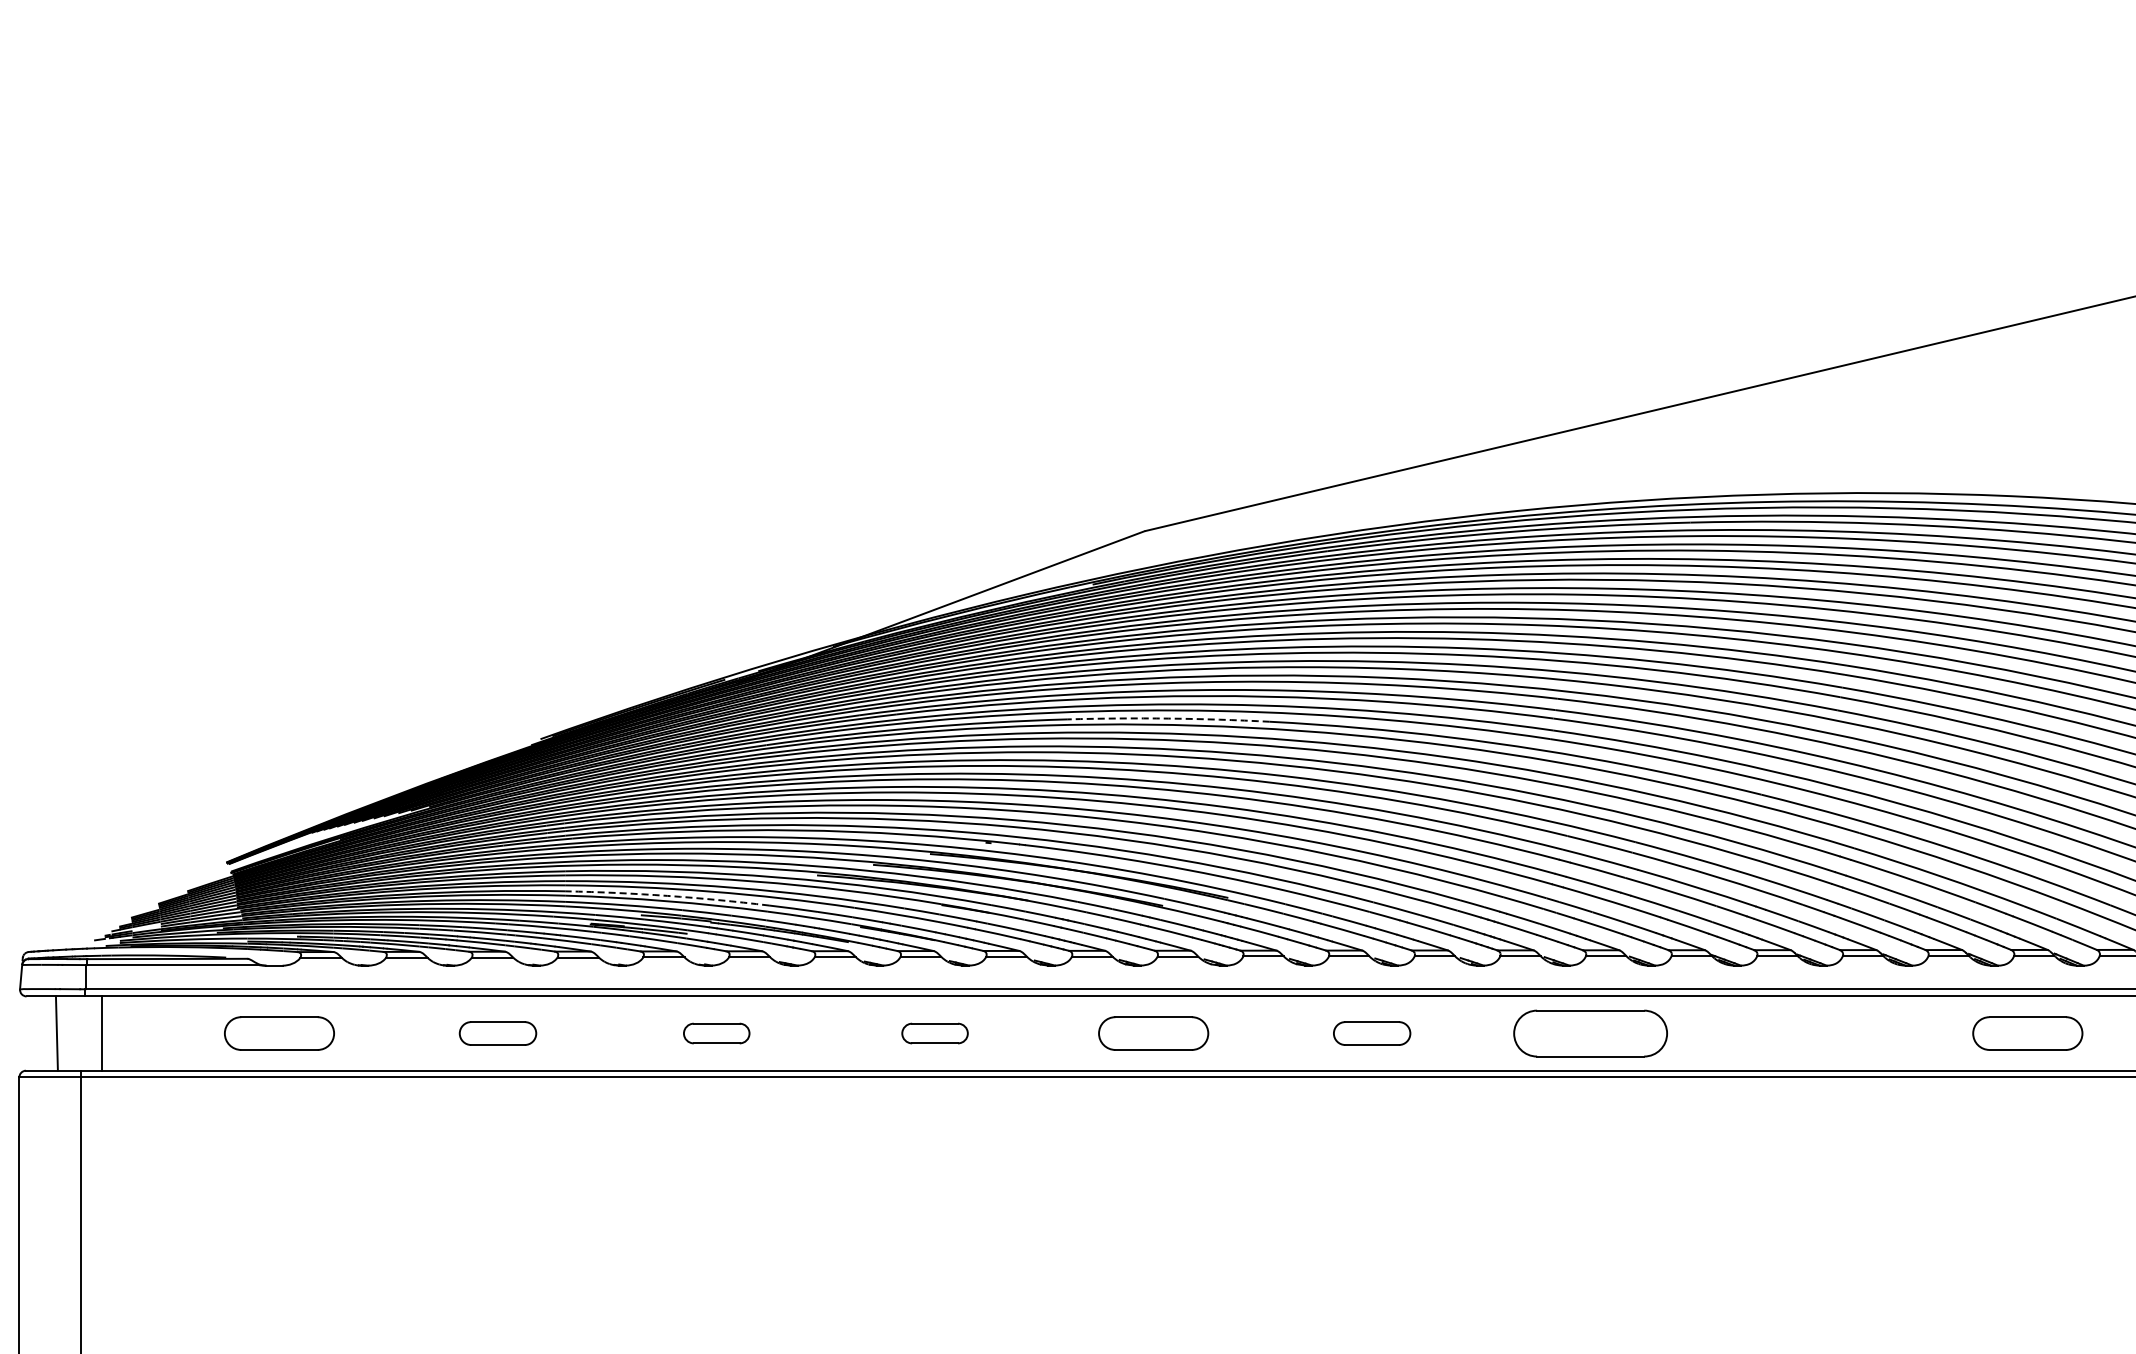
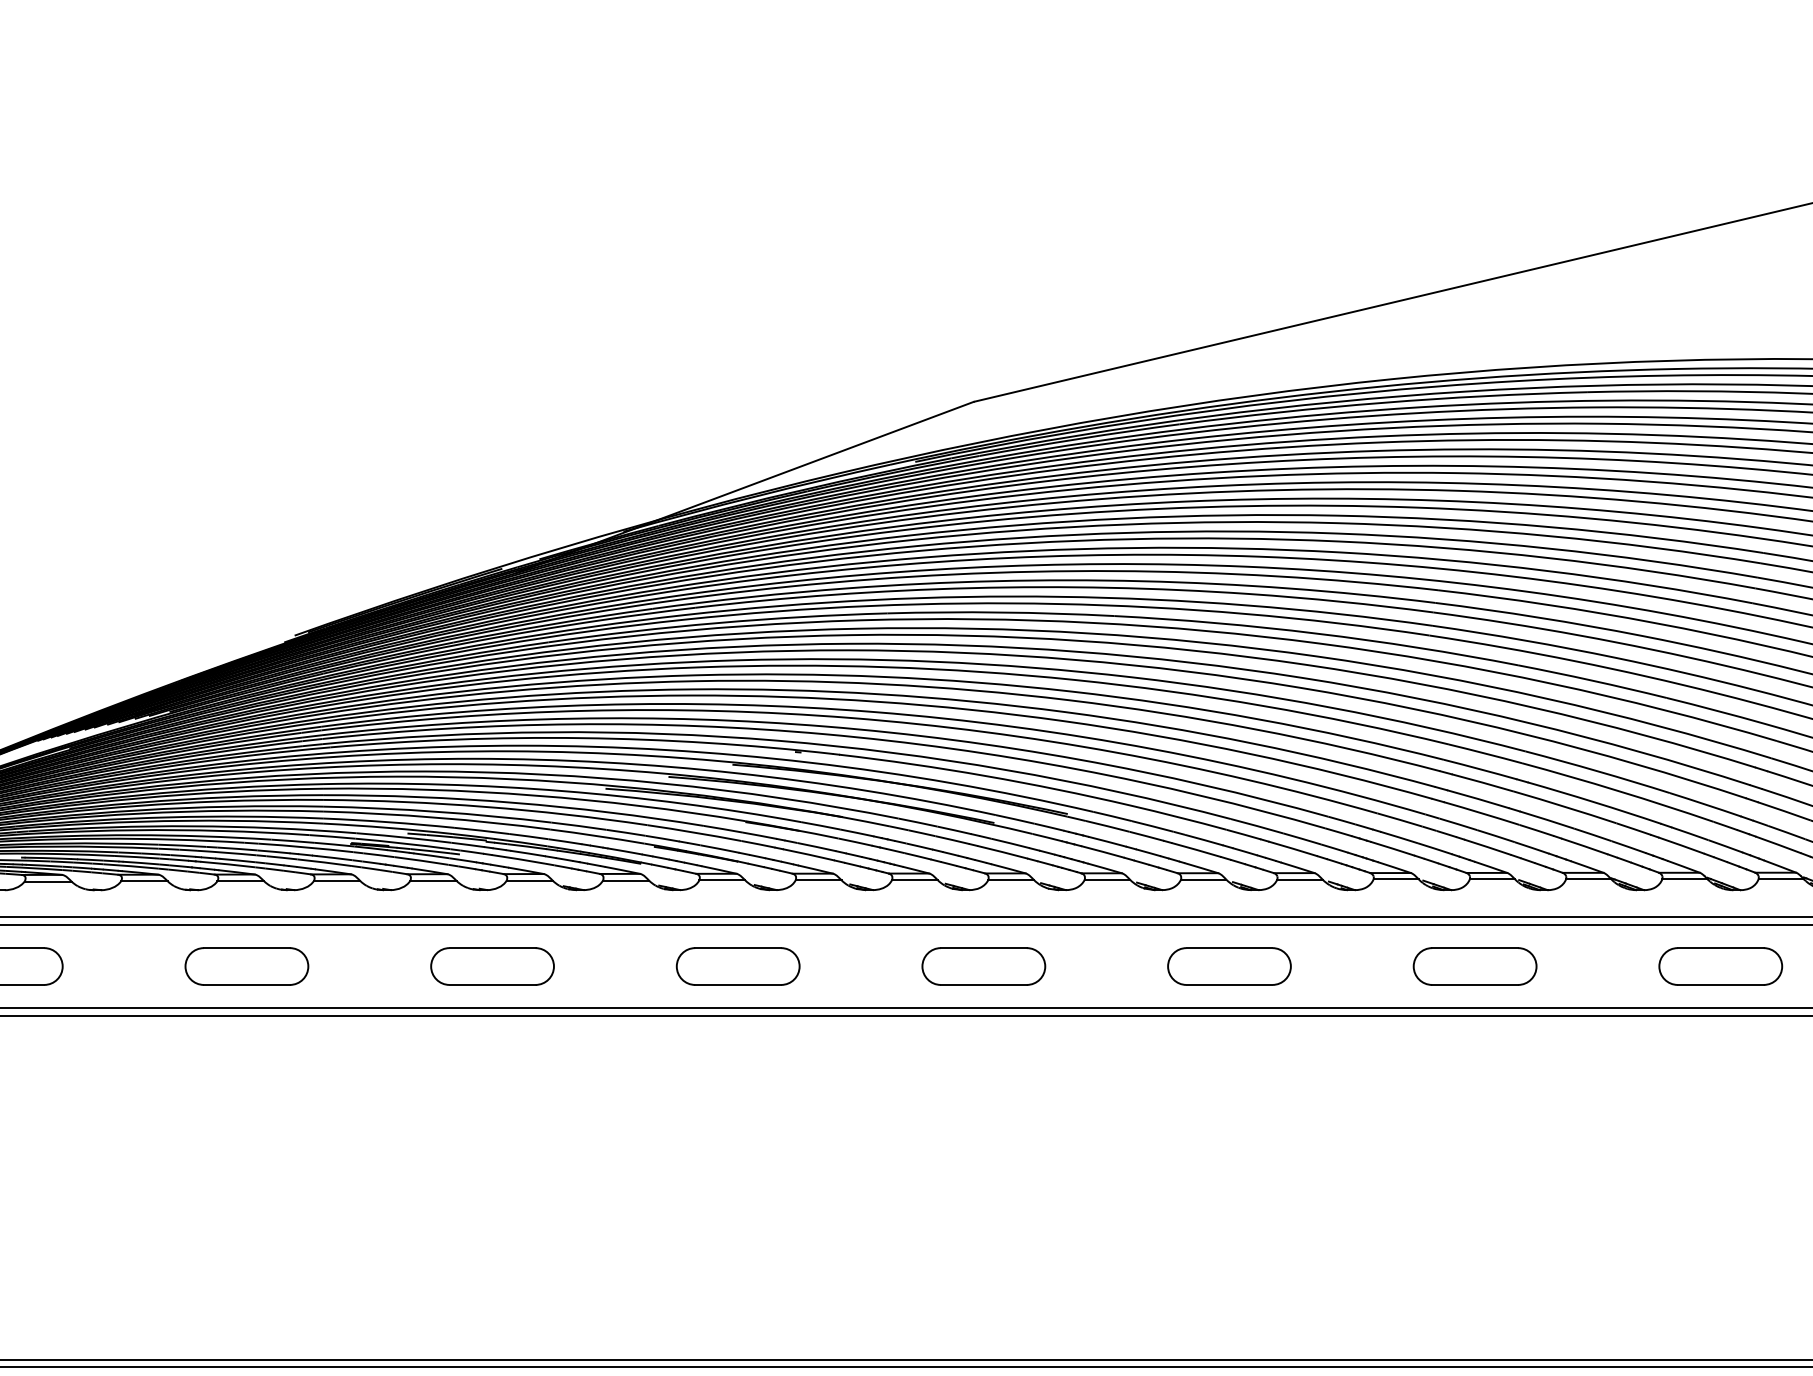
arc: (1168, 718) -> (1000, 612), dashed -> solid
arc: (667, 895) -> (437, 811), dashed -> solid
part: (497, 1033) -> (246, 966), size x1.43
part: (716, 1033) -> (492, 966), size x1.67
part: (934, 1033) -> (737, 966), size x1.67
part: (1371, 1033) -> (1228, 966), size x1.43
part: (1590, 1033) -> (1474, 966), size x0.71
part: (1808, 1033) -> (1719, 966), added

